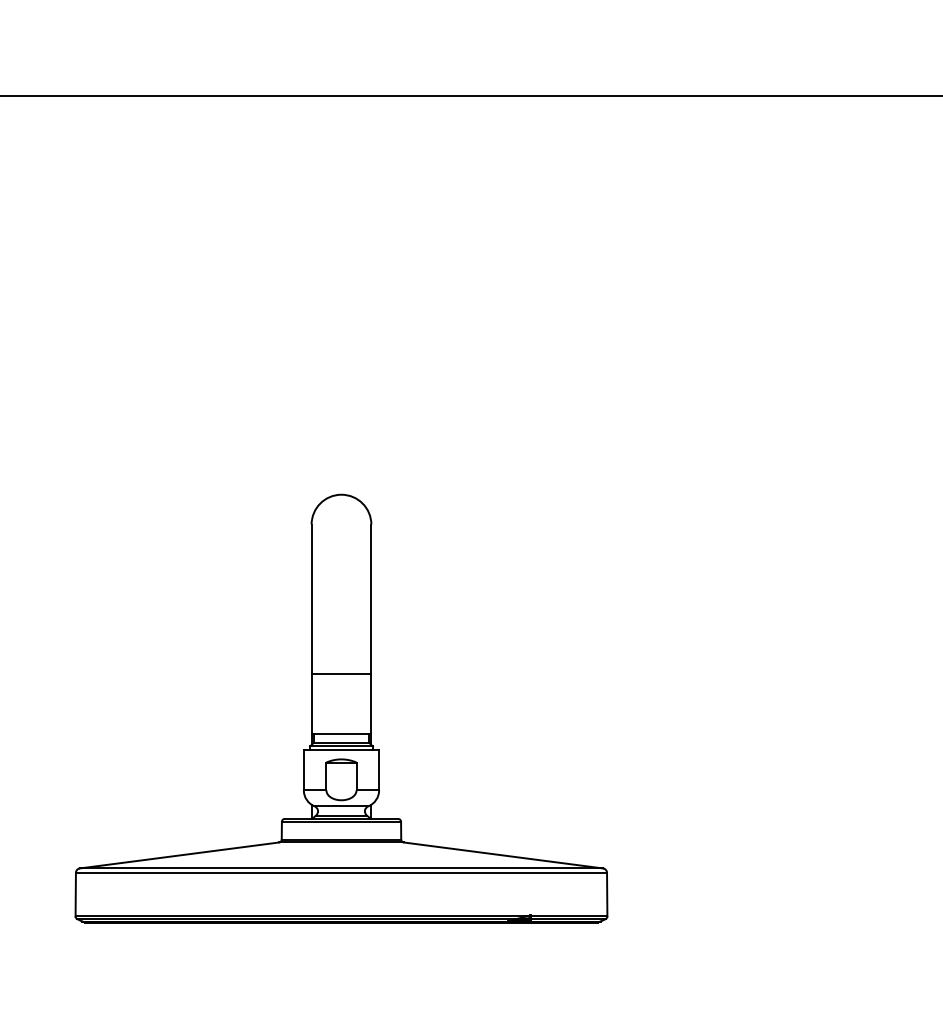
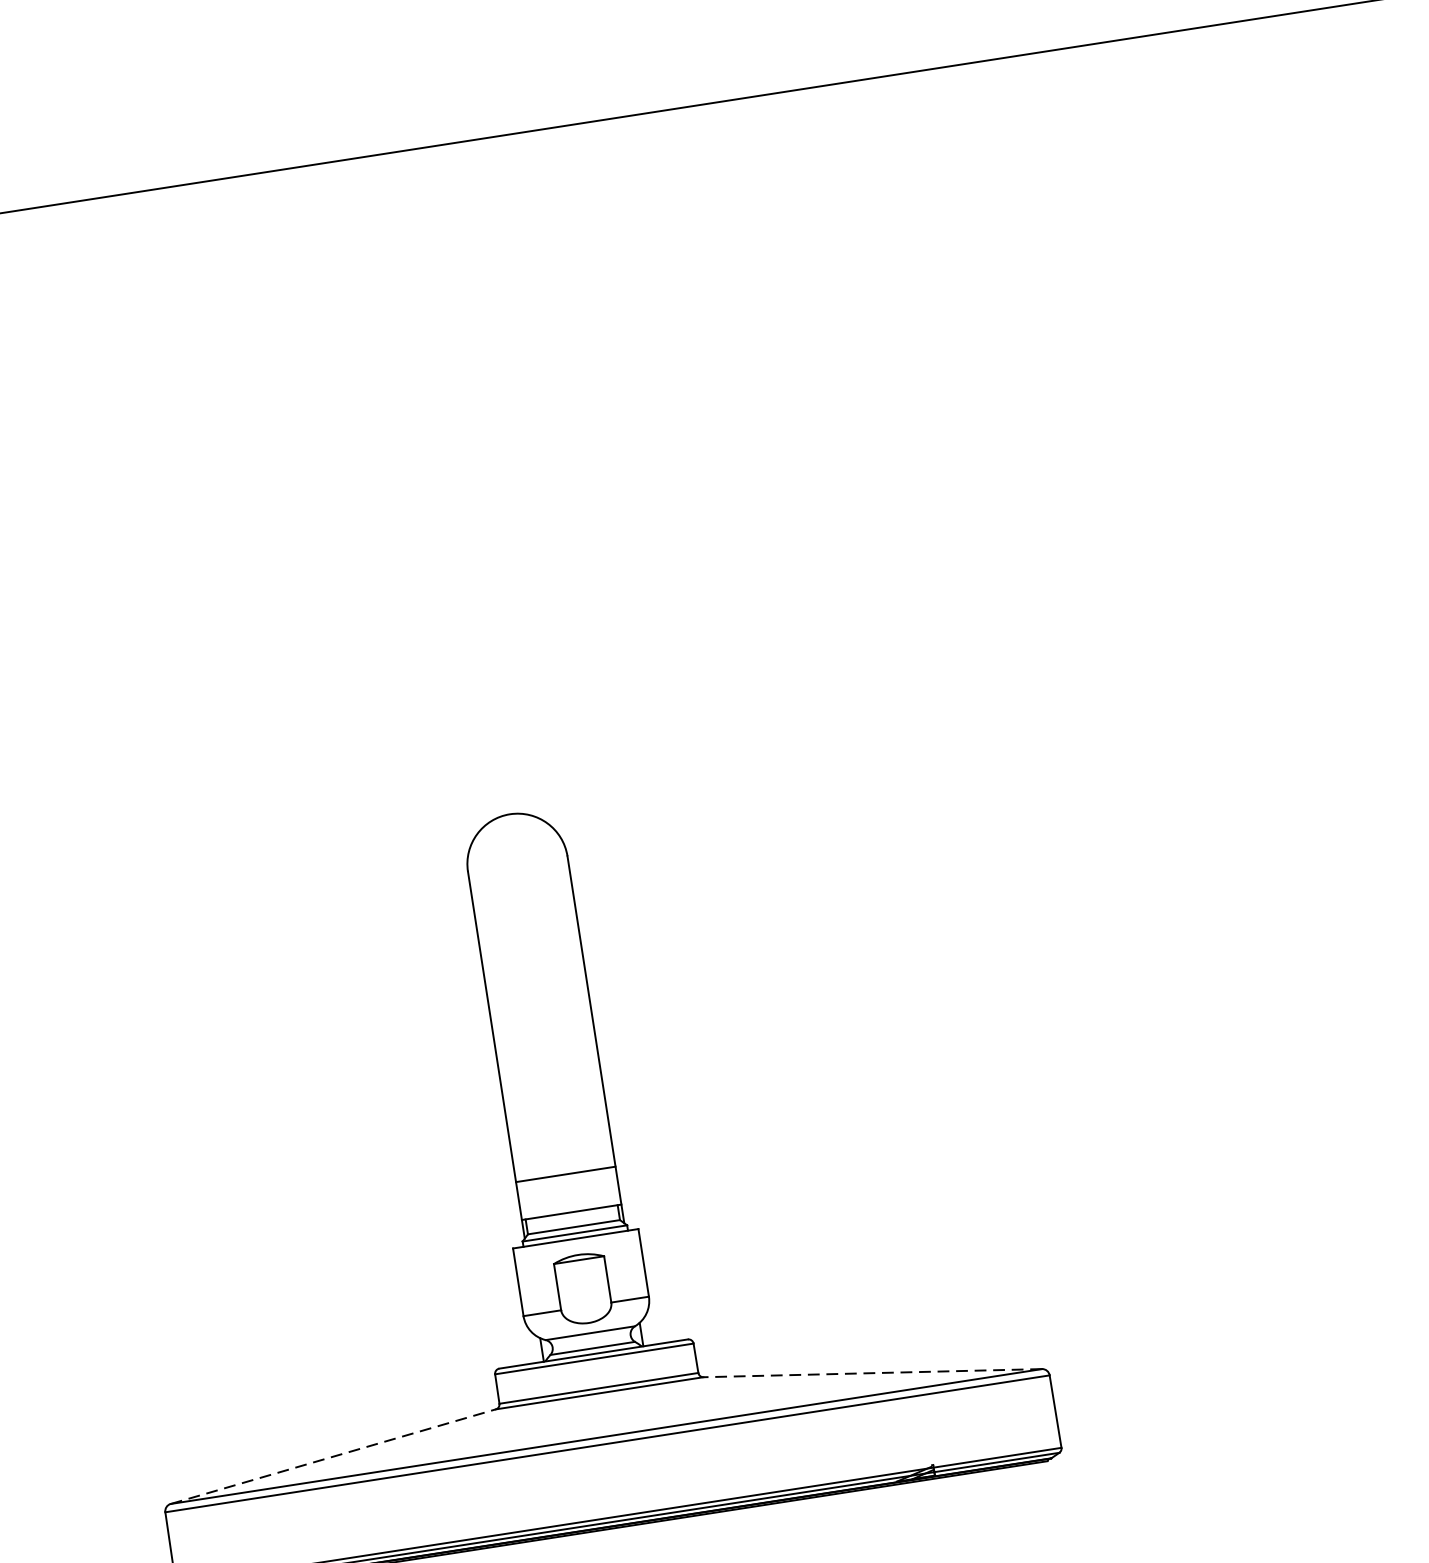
line: (341, 674) -> (565, 1175), moved
line: (180, 855) -> (334, 1456), solid -> dashed
line: (502, 855) -> (871, 1373), solid -> dashed

